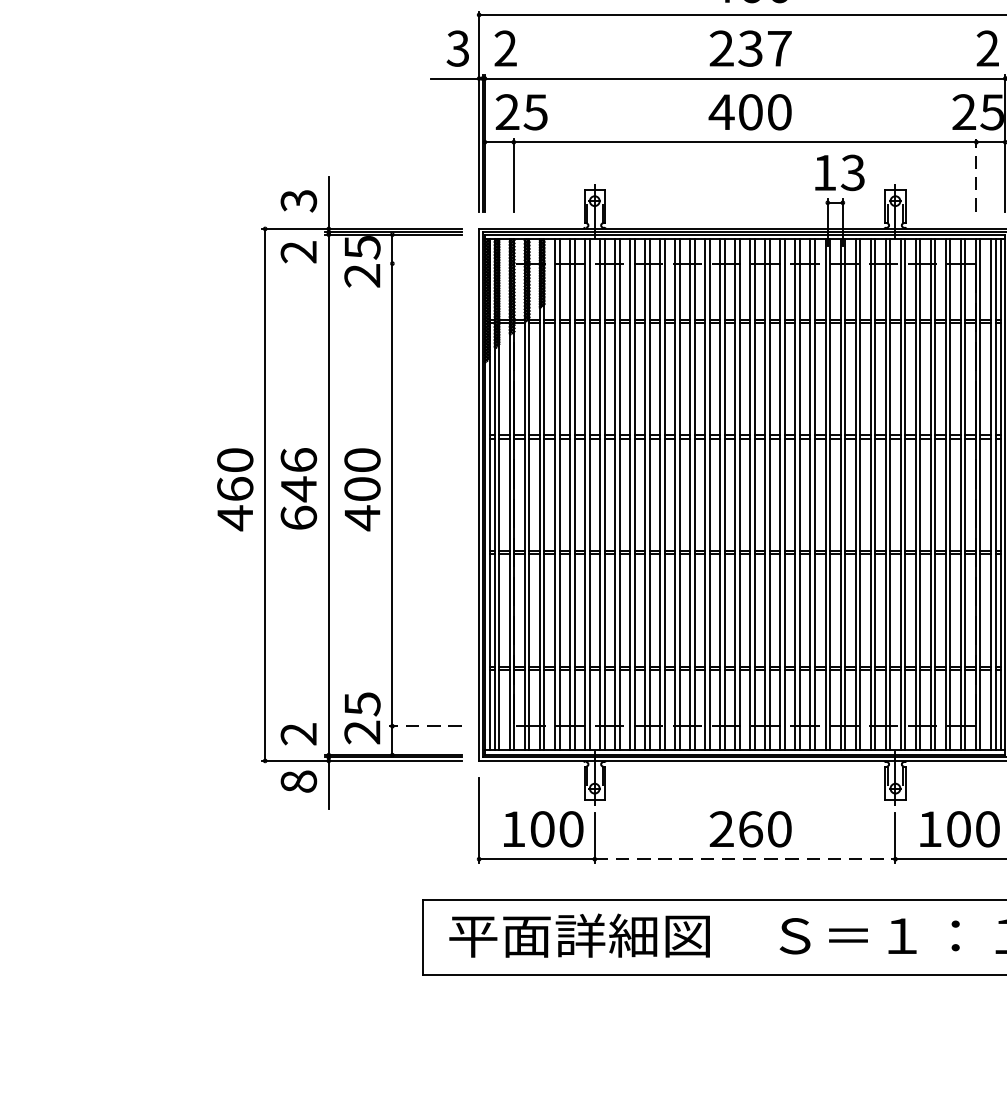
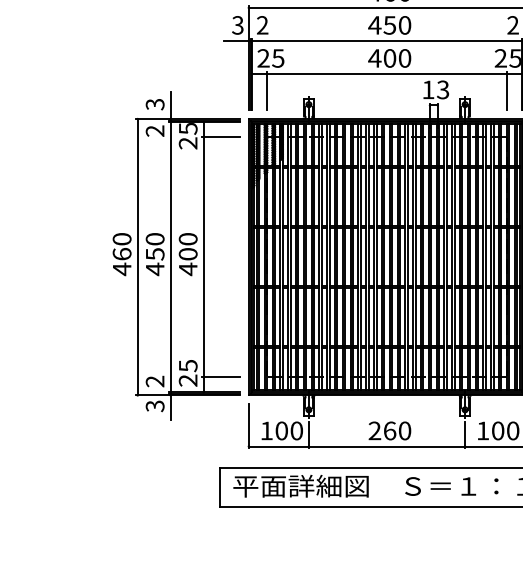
text: (749, 48) -> (389, 25), 237 -> 450
line: (977, 175) -> (507, 91), dashed -> solid
line: (424, 264) -> (220, 137), added
text: (297, 489) -> (154, 254), 646 -> 450
line: (424, 726) -> (220, 377), dashed -> solid
text: (297, 782) -> (154, 406), 8 -> 3
line: (746, 859) -> (387, 446), dashed -> solid

